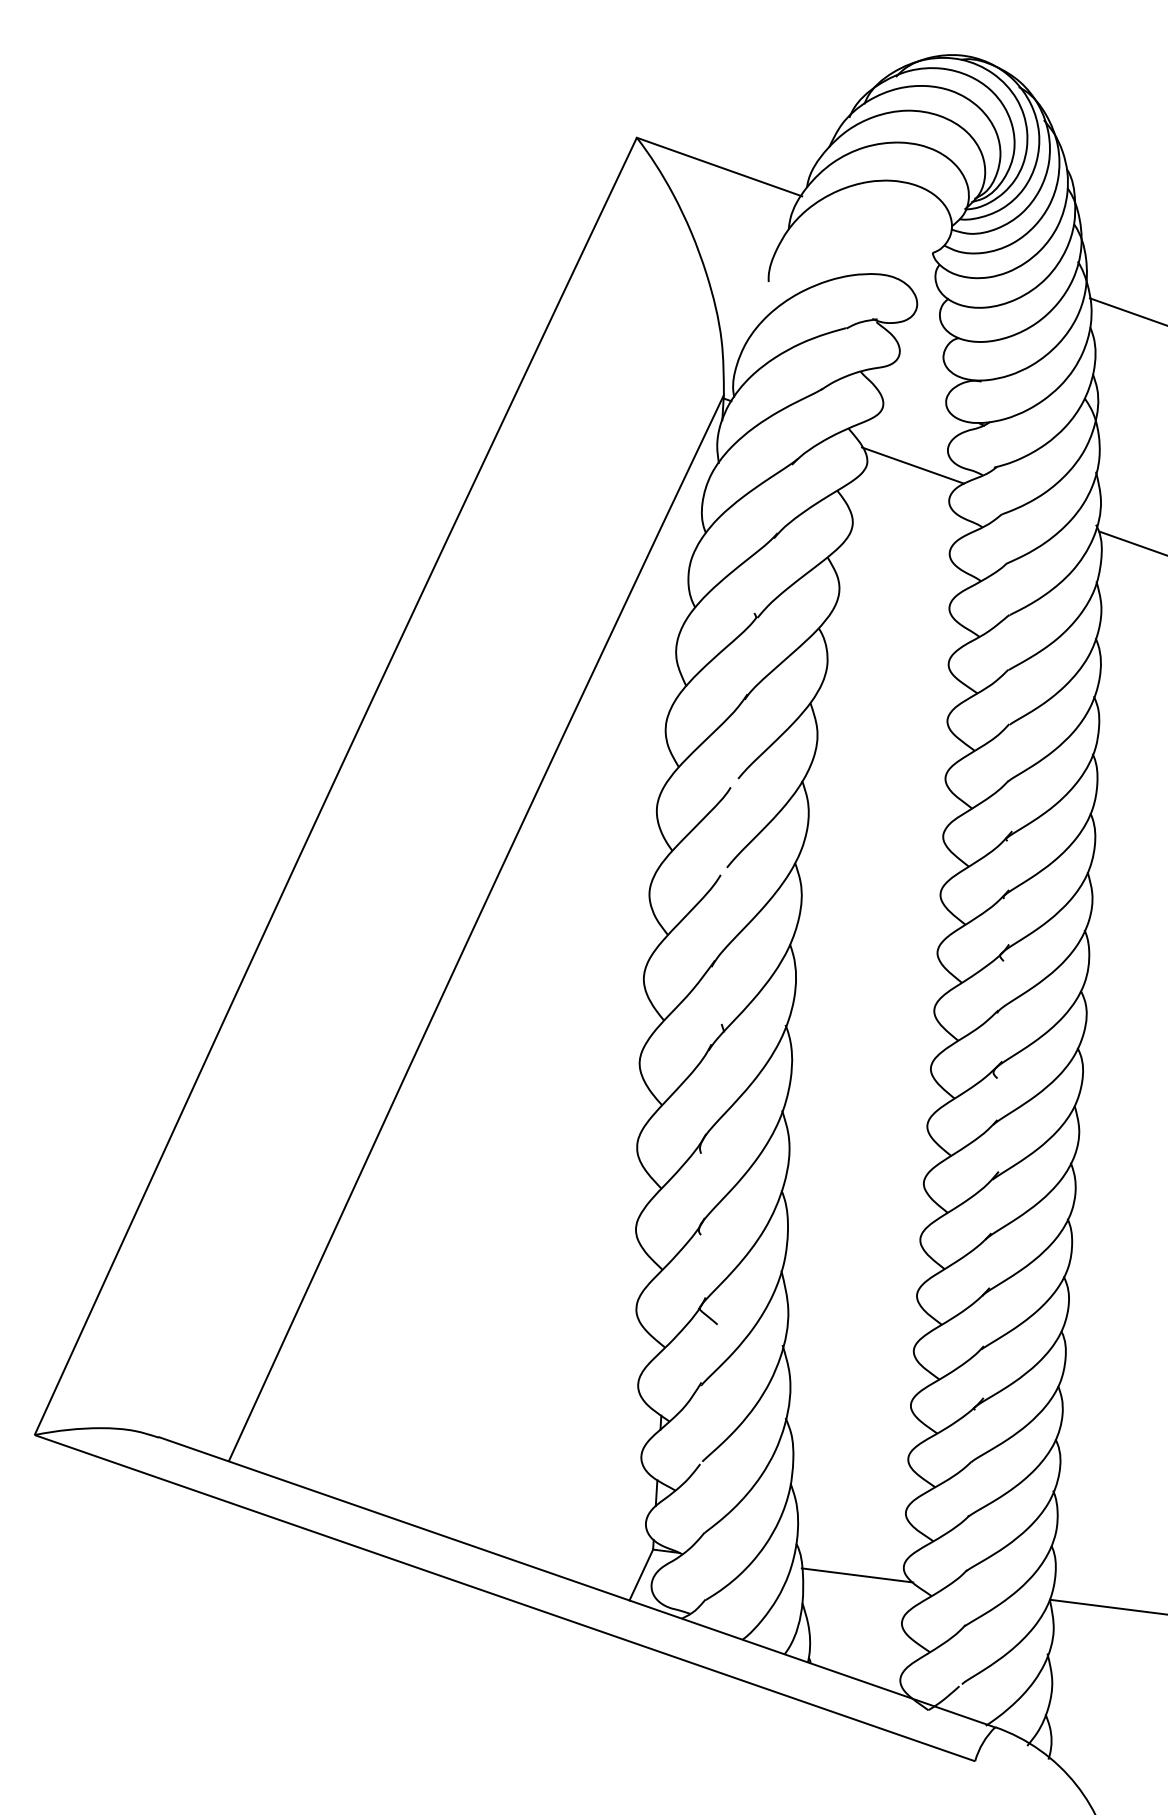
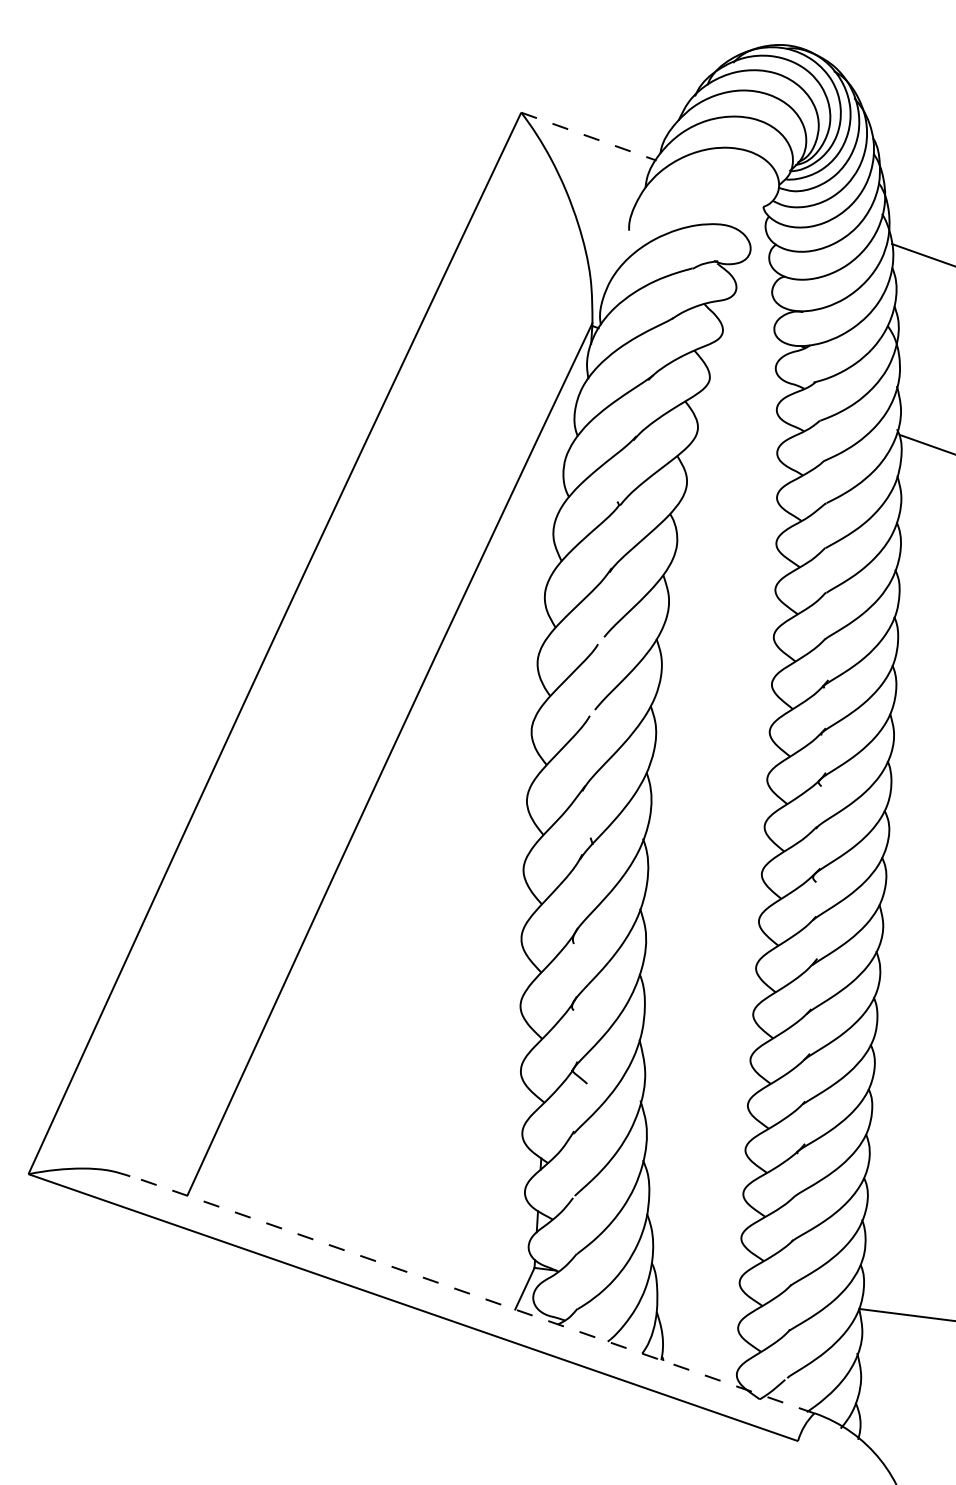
line: (719, 166) -> (588, 136), solid -> dashed
line: (912, 465) -> (746, 380), removed
line: (857, 1574) -> (701, 1288), removed
line: (576, 1582) -> (471, 1294), solid -> dashed

